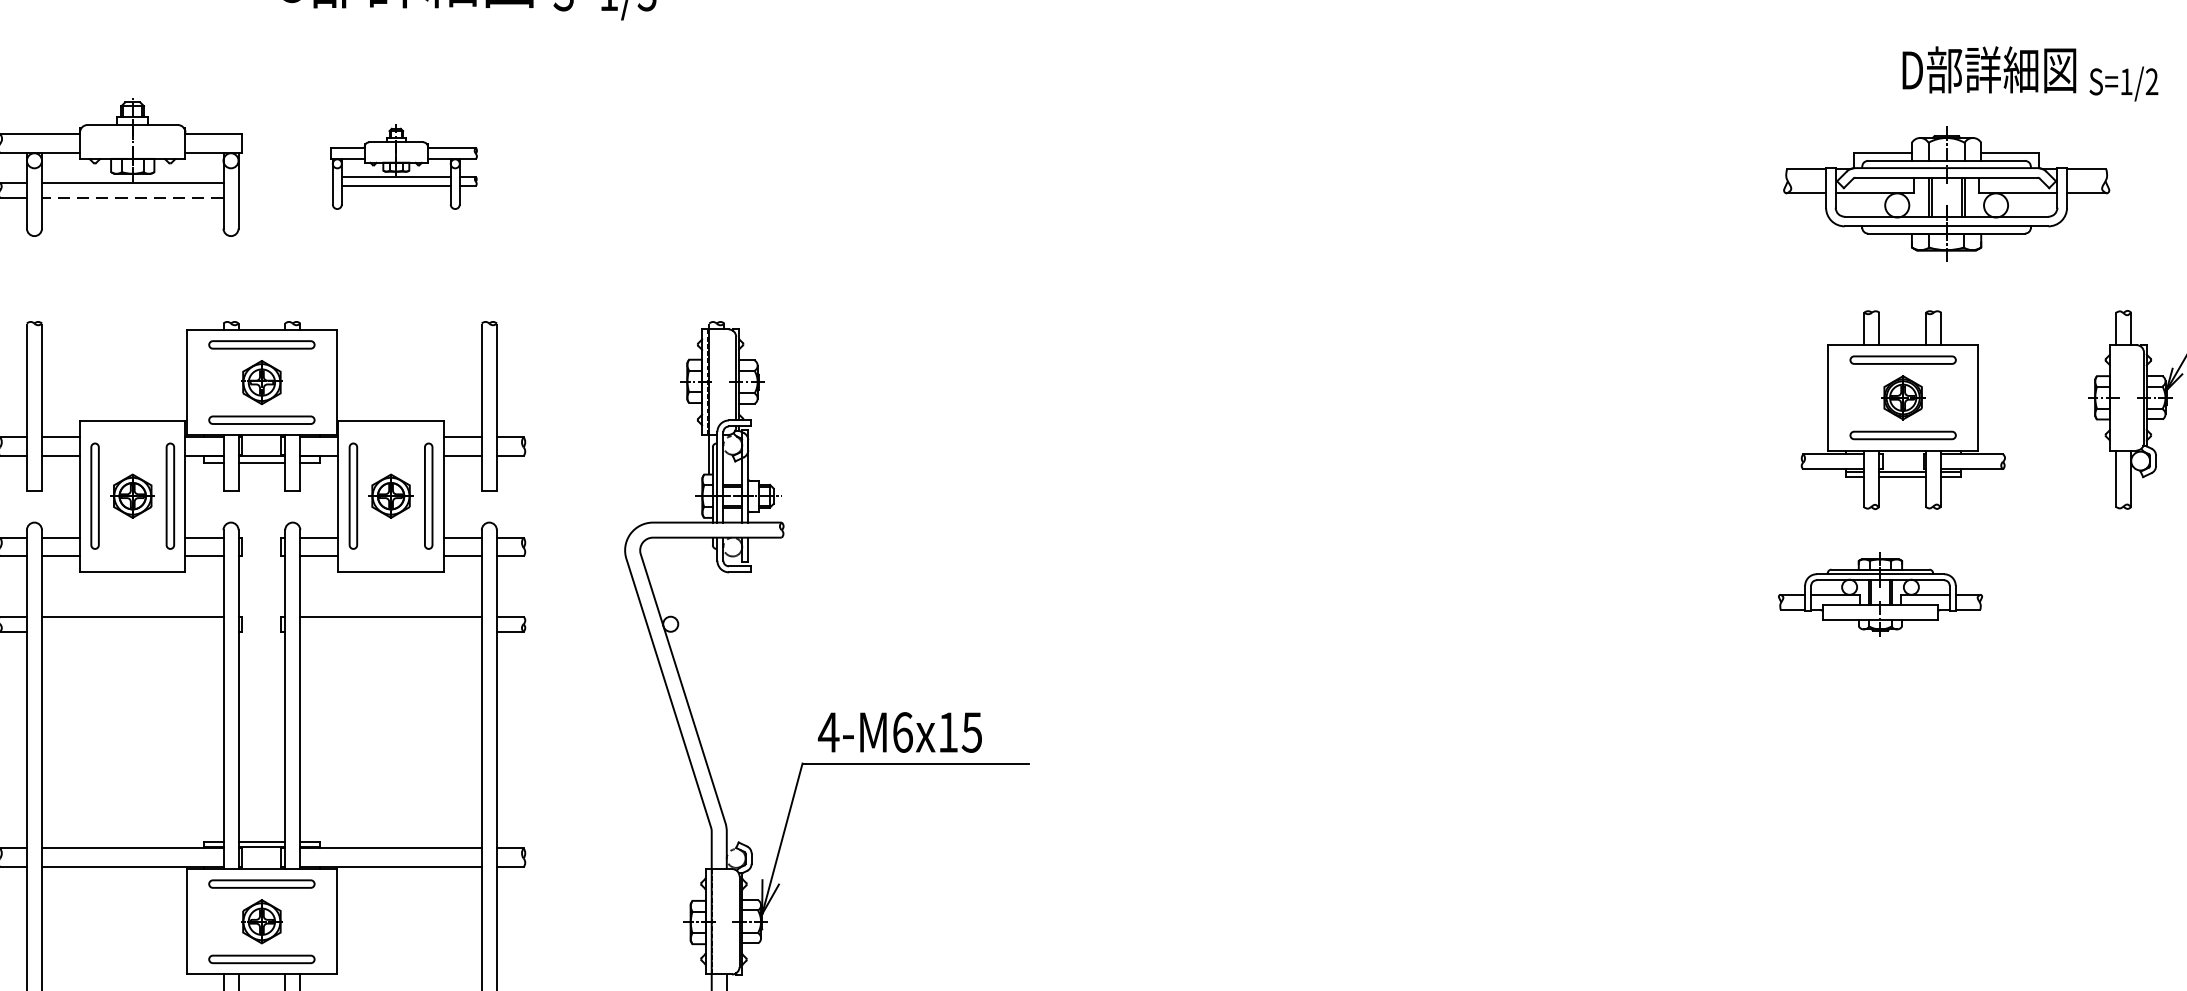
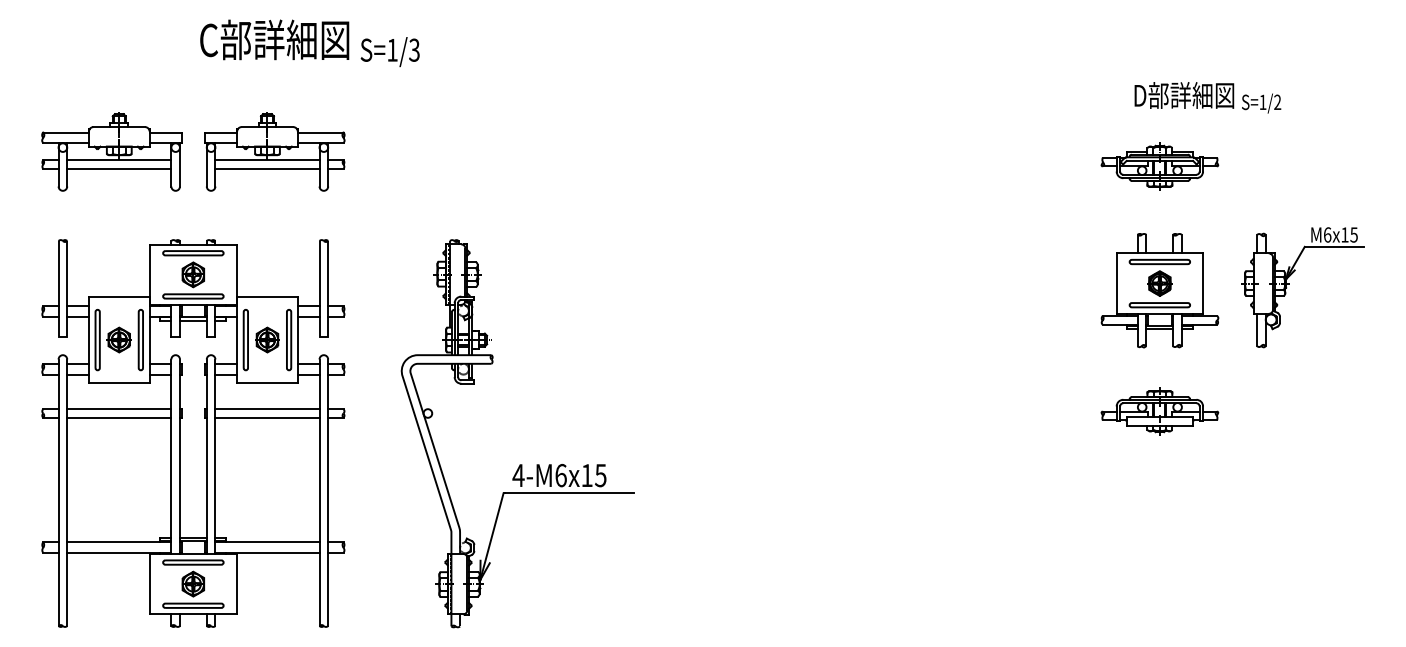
part: (403, 167) -> (274, 151), size x1.67
part: (1946, 193) -> (1159, 166), size x0.62
line: (131, 197) -> (118, 168), dashed -> solid
part: (1902, 409) -> (1159, 290), moved
part: (1879, 594) -> (1159, 411), moved
line: (133, 631) -> (119, 417), added
line: (391, 631) -> (267, 417), added

